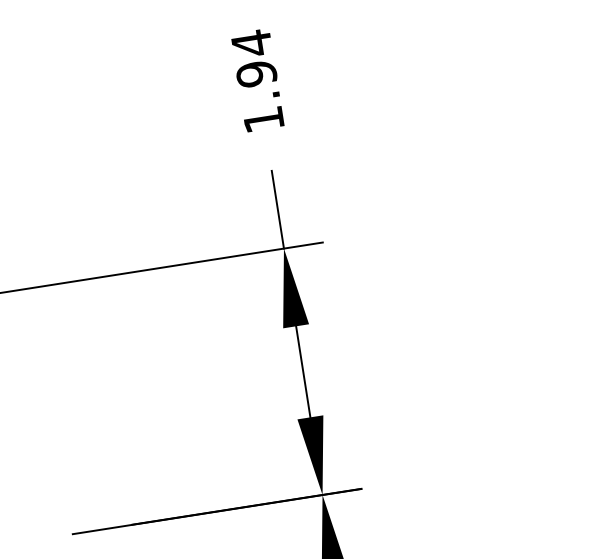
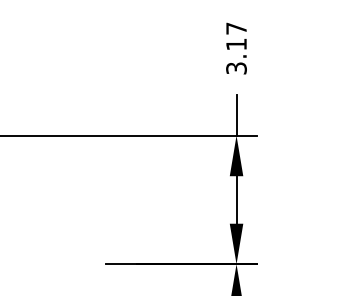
text: (257, 81) -> (236, 48), 1.94 -> 3.17

